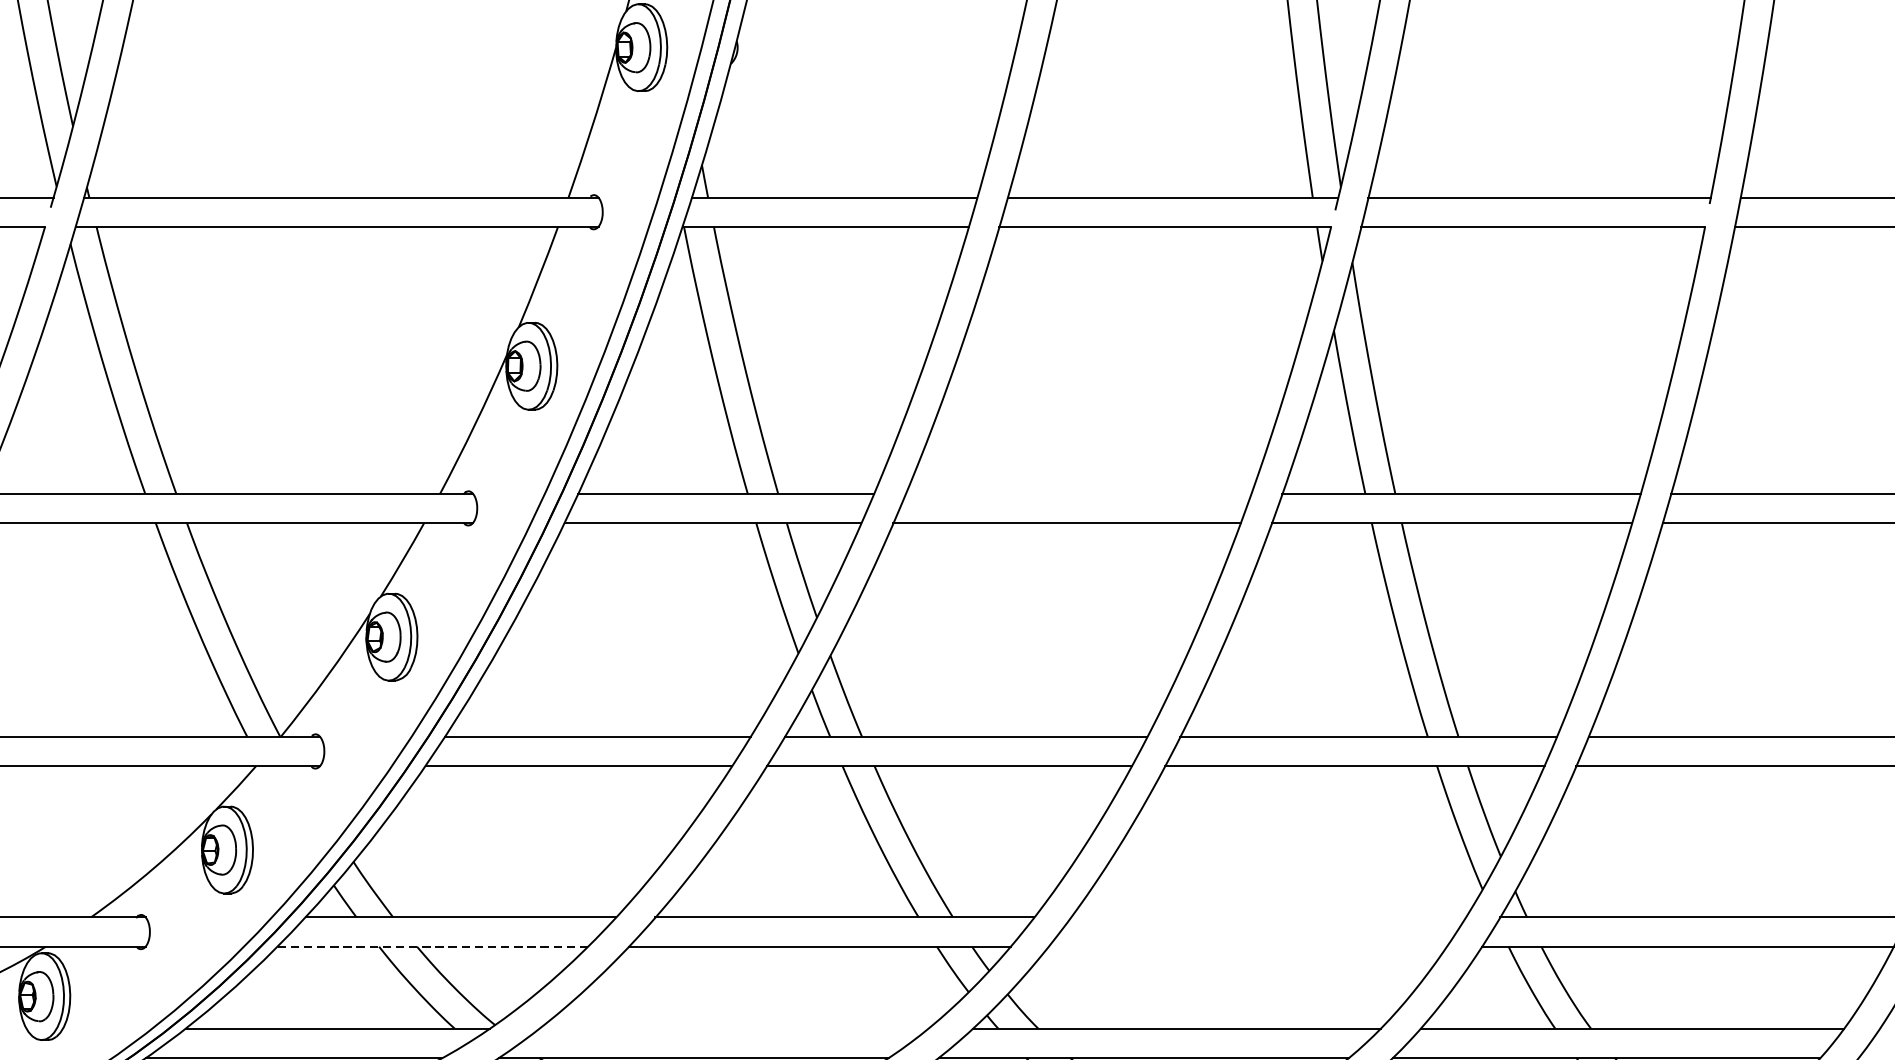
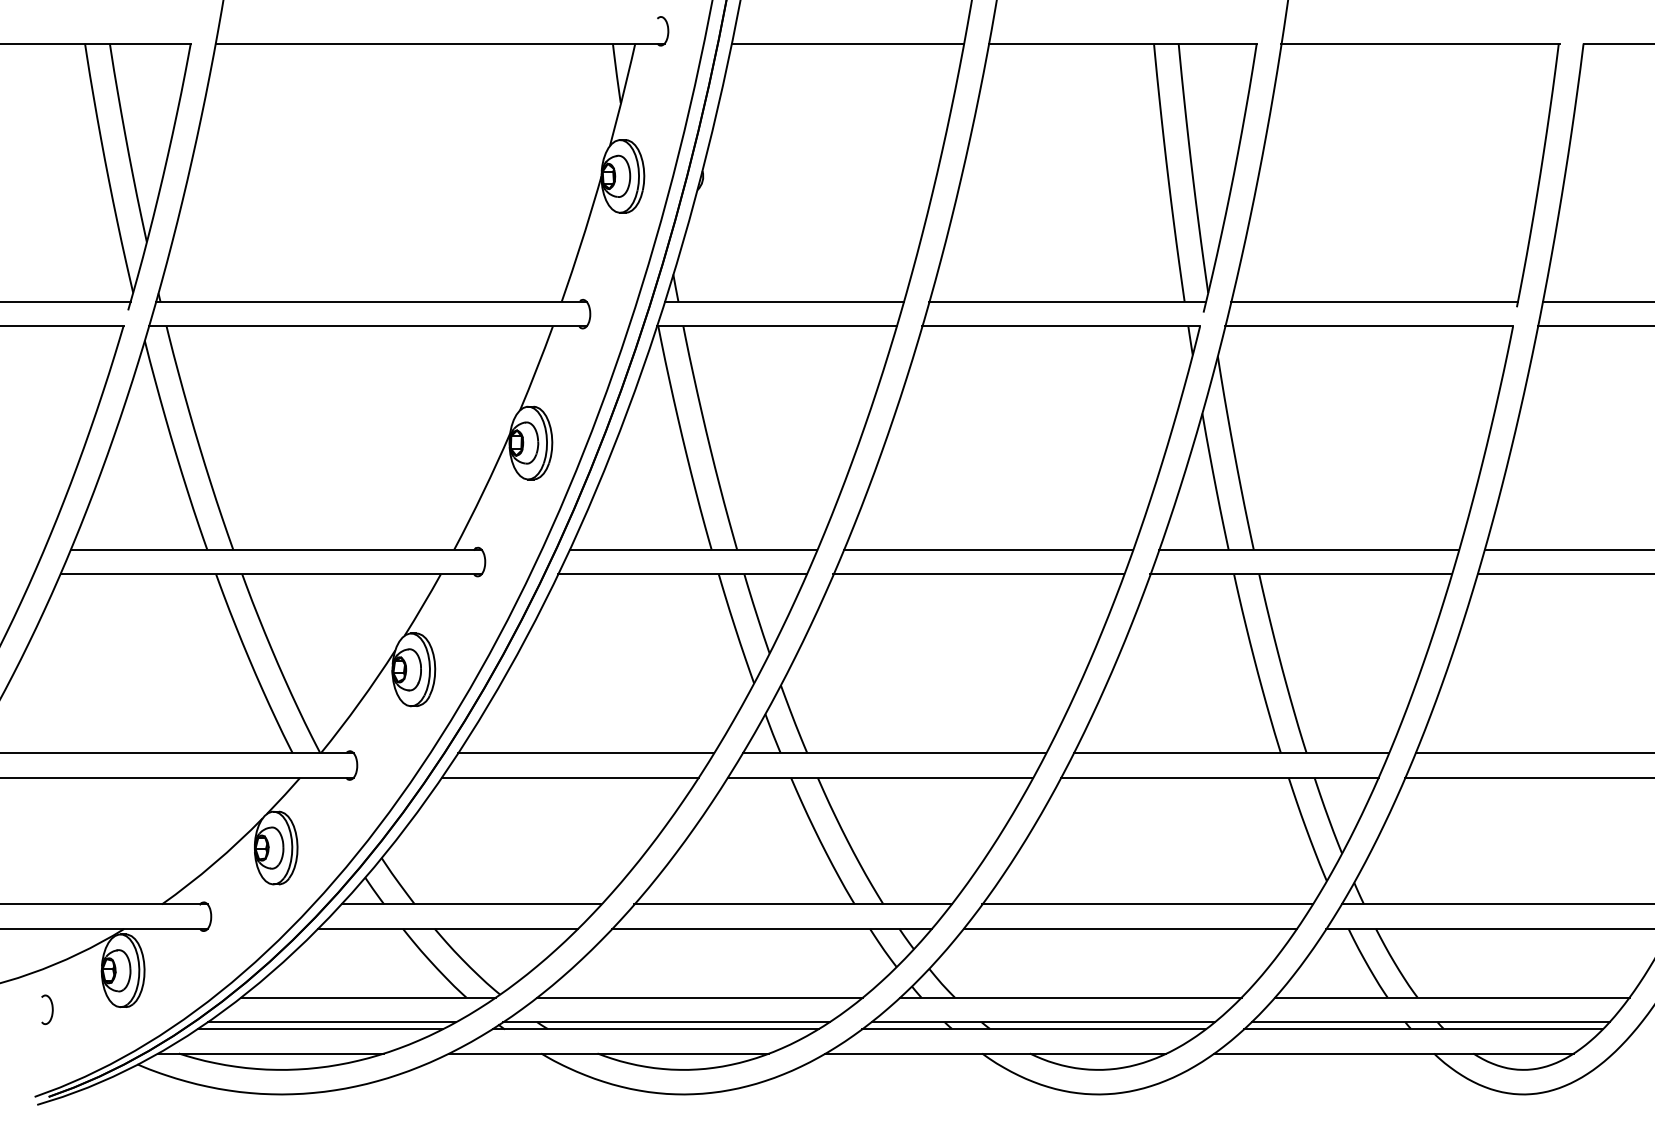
line: (1078, 493) -> (988, 549), added
line: (1268, 917) -> (1147, 904), added
line: (432, 947) -> (447, 929), dashed -> solid
line: (1246, 947) -> (1129, 929), added
line: (733, 1028) -> (699, 997), added

